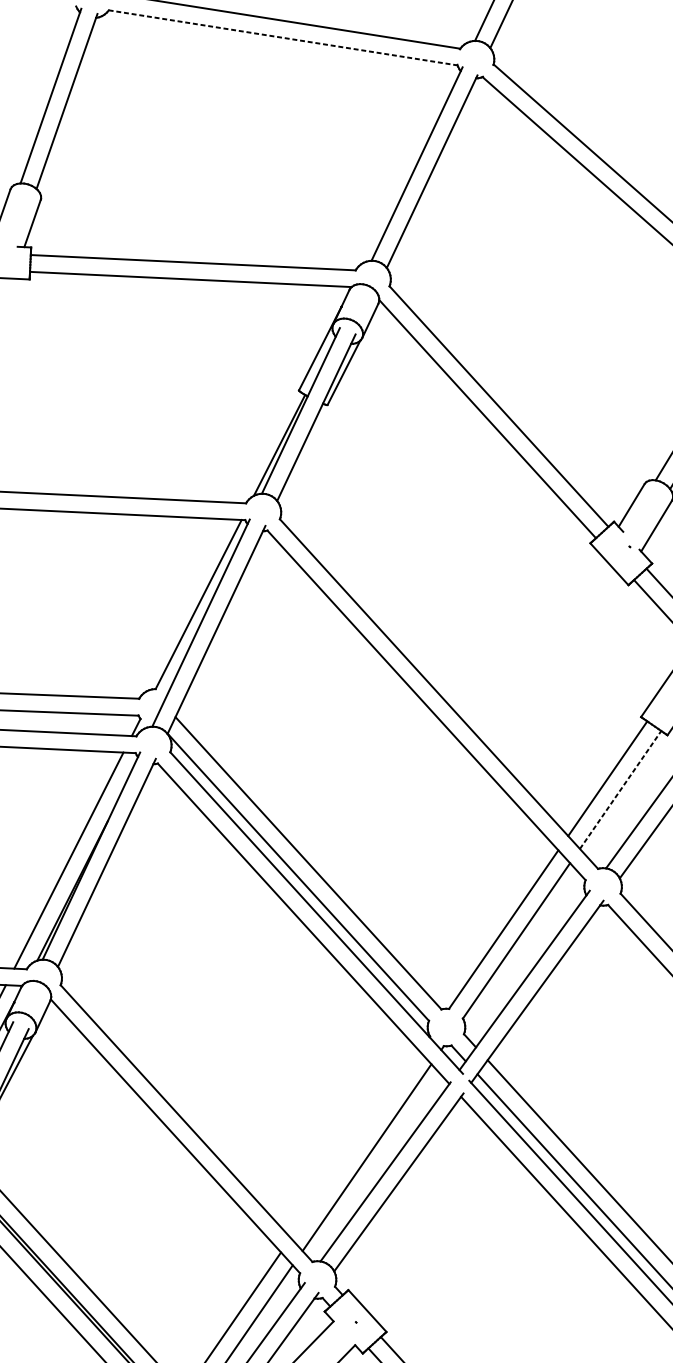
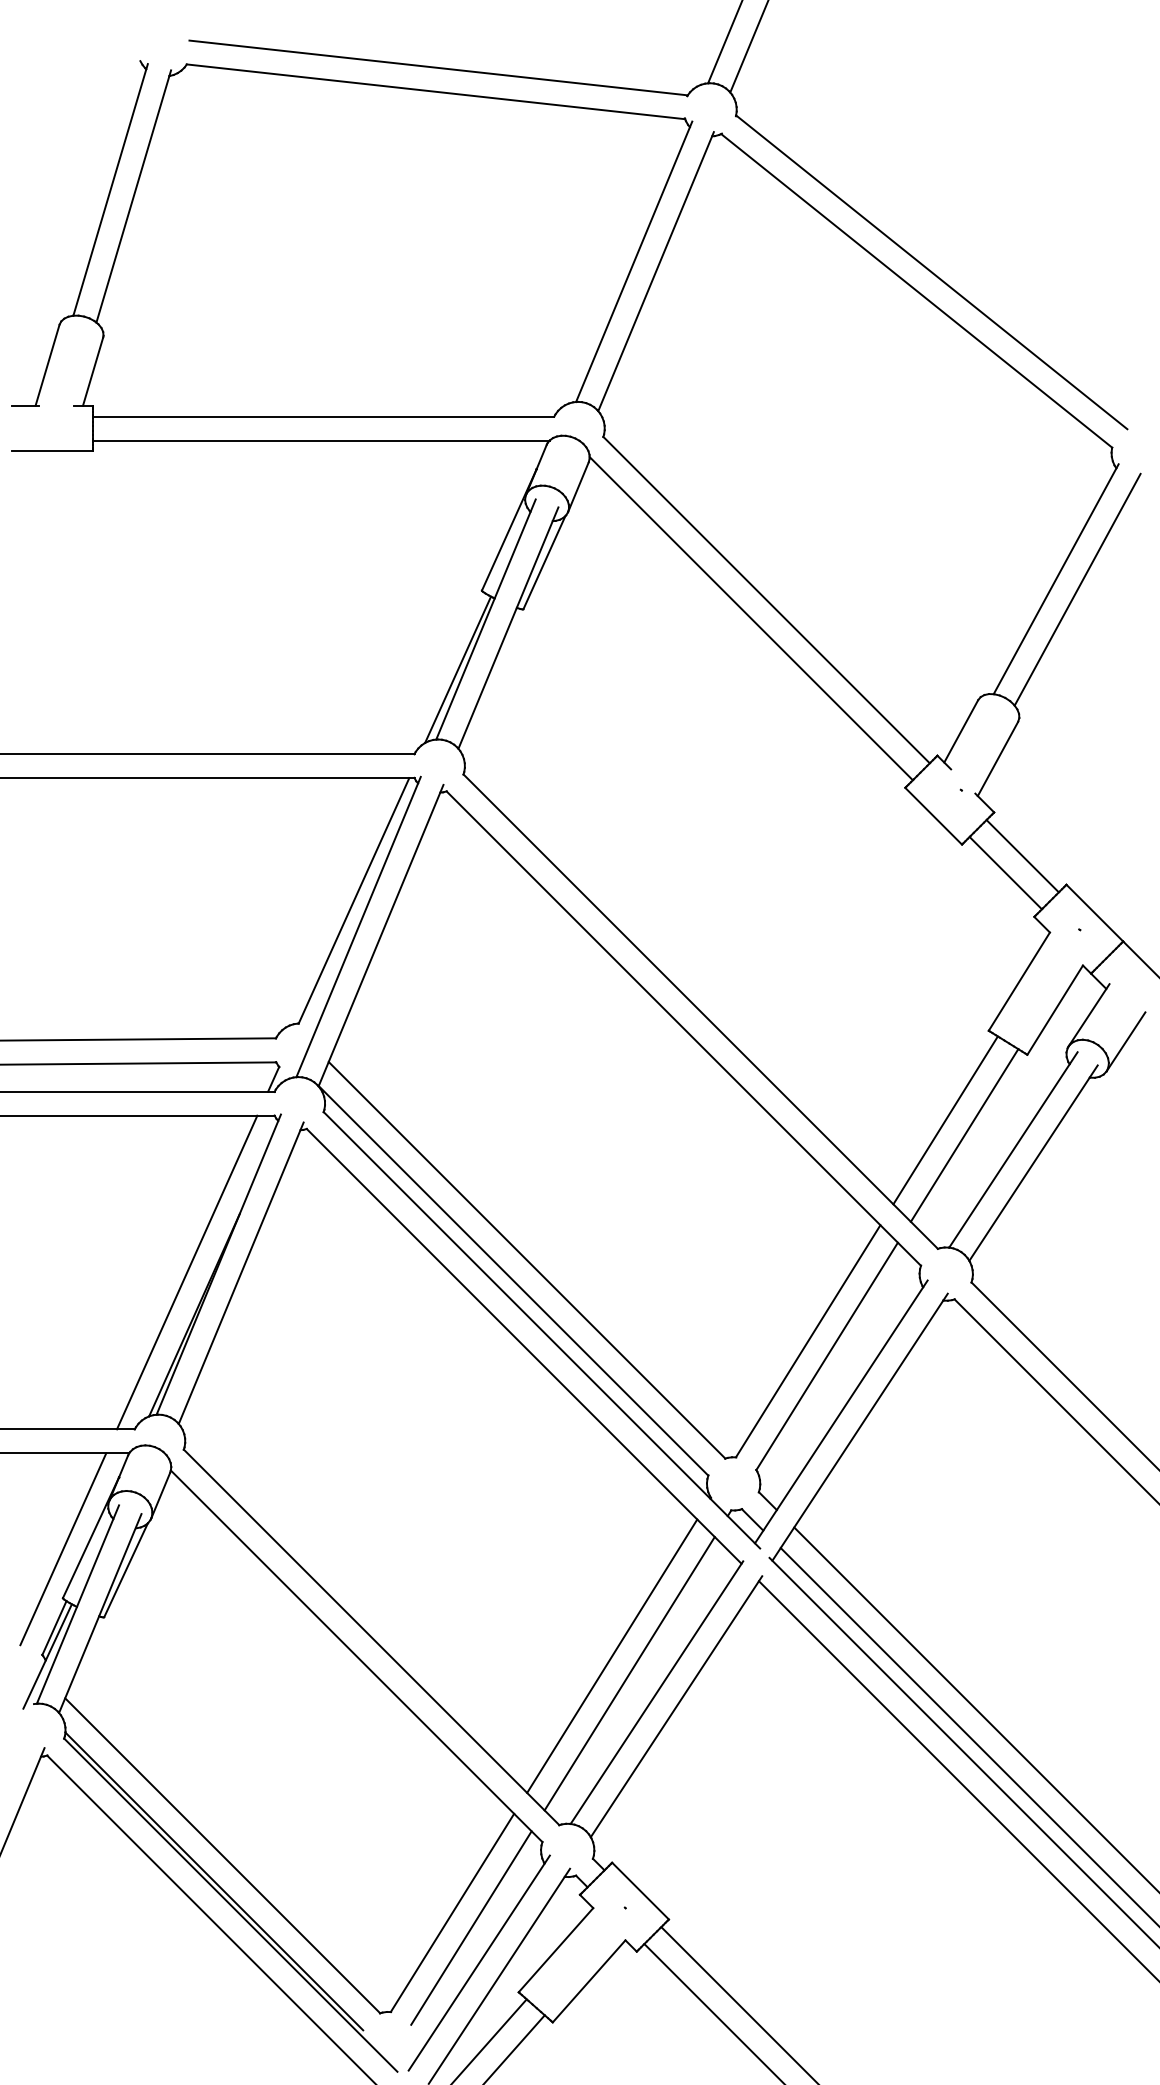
line: (282, 37) -> (435, 91), dashed -> solid
line: (620, 789) -> (964, 1135), dashed -> solid
line: (355, 1144) -> (612, 1655), added

